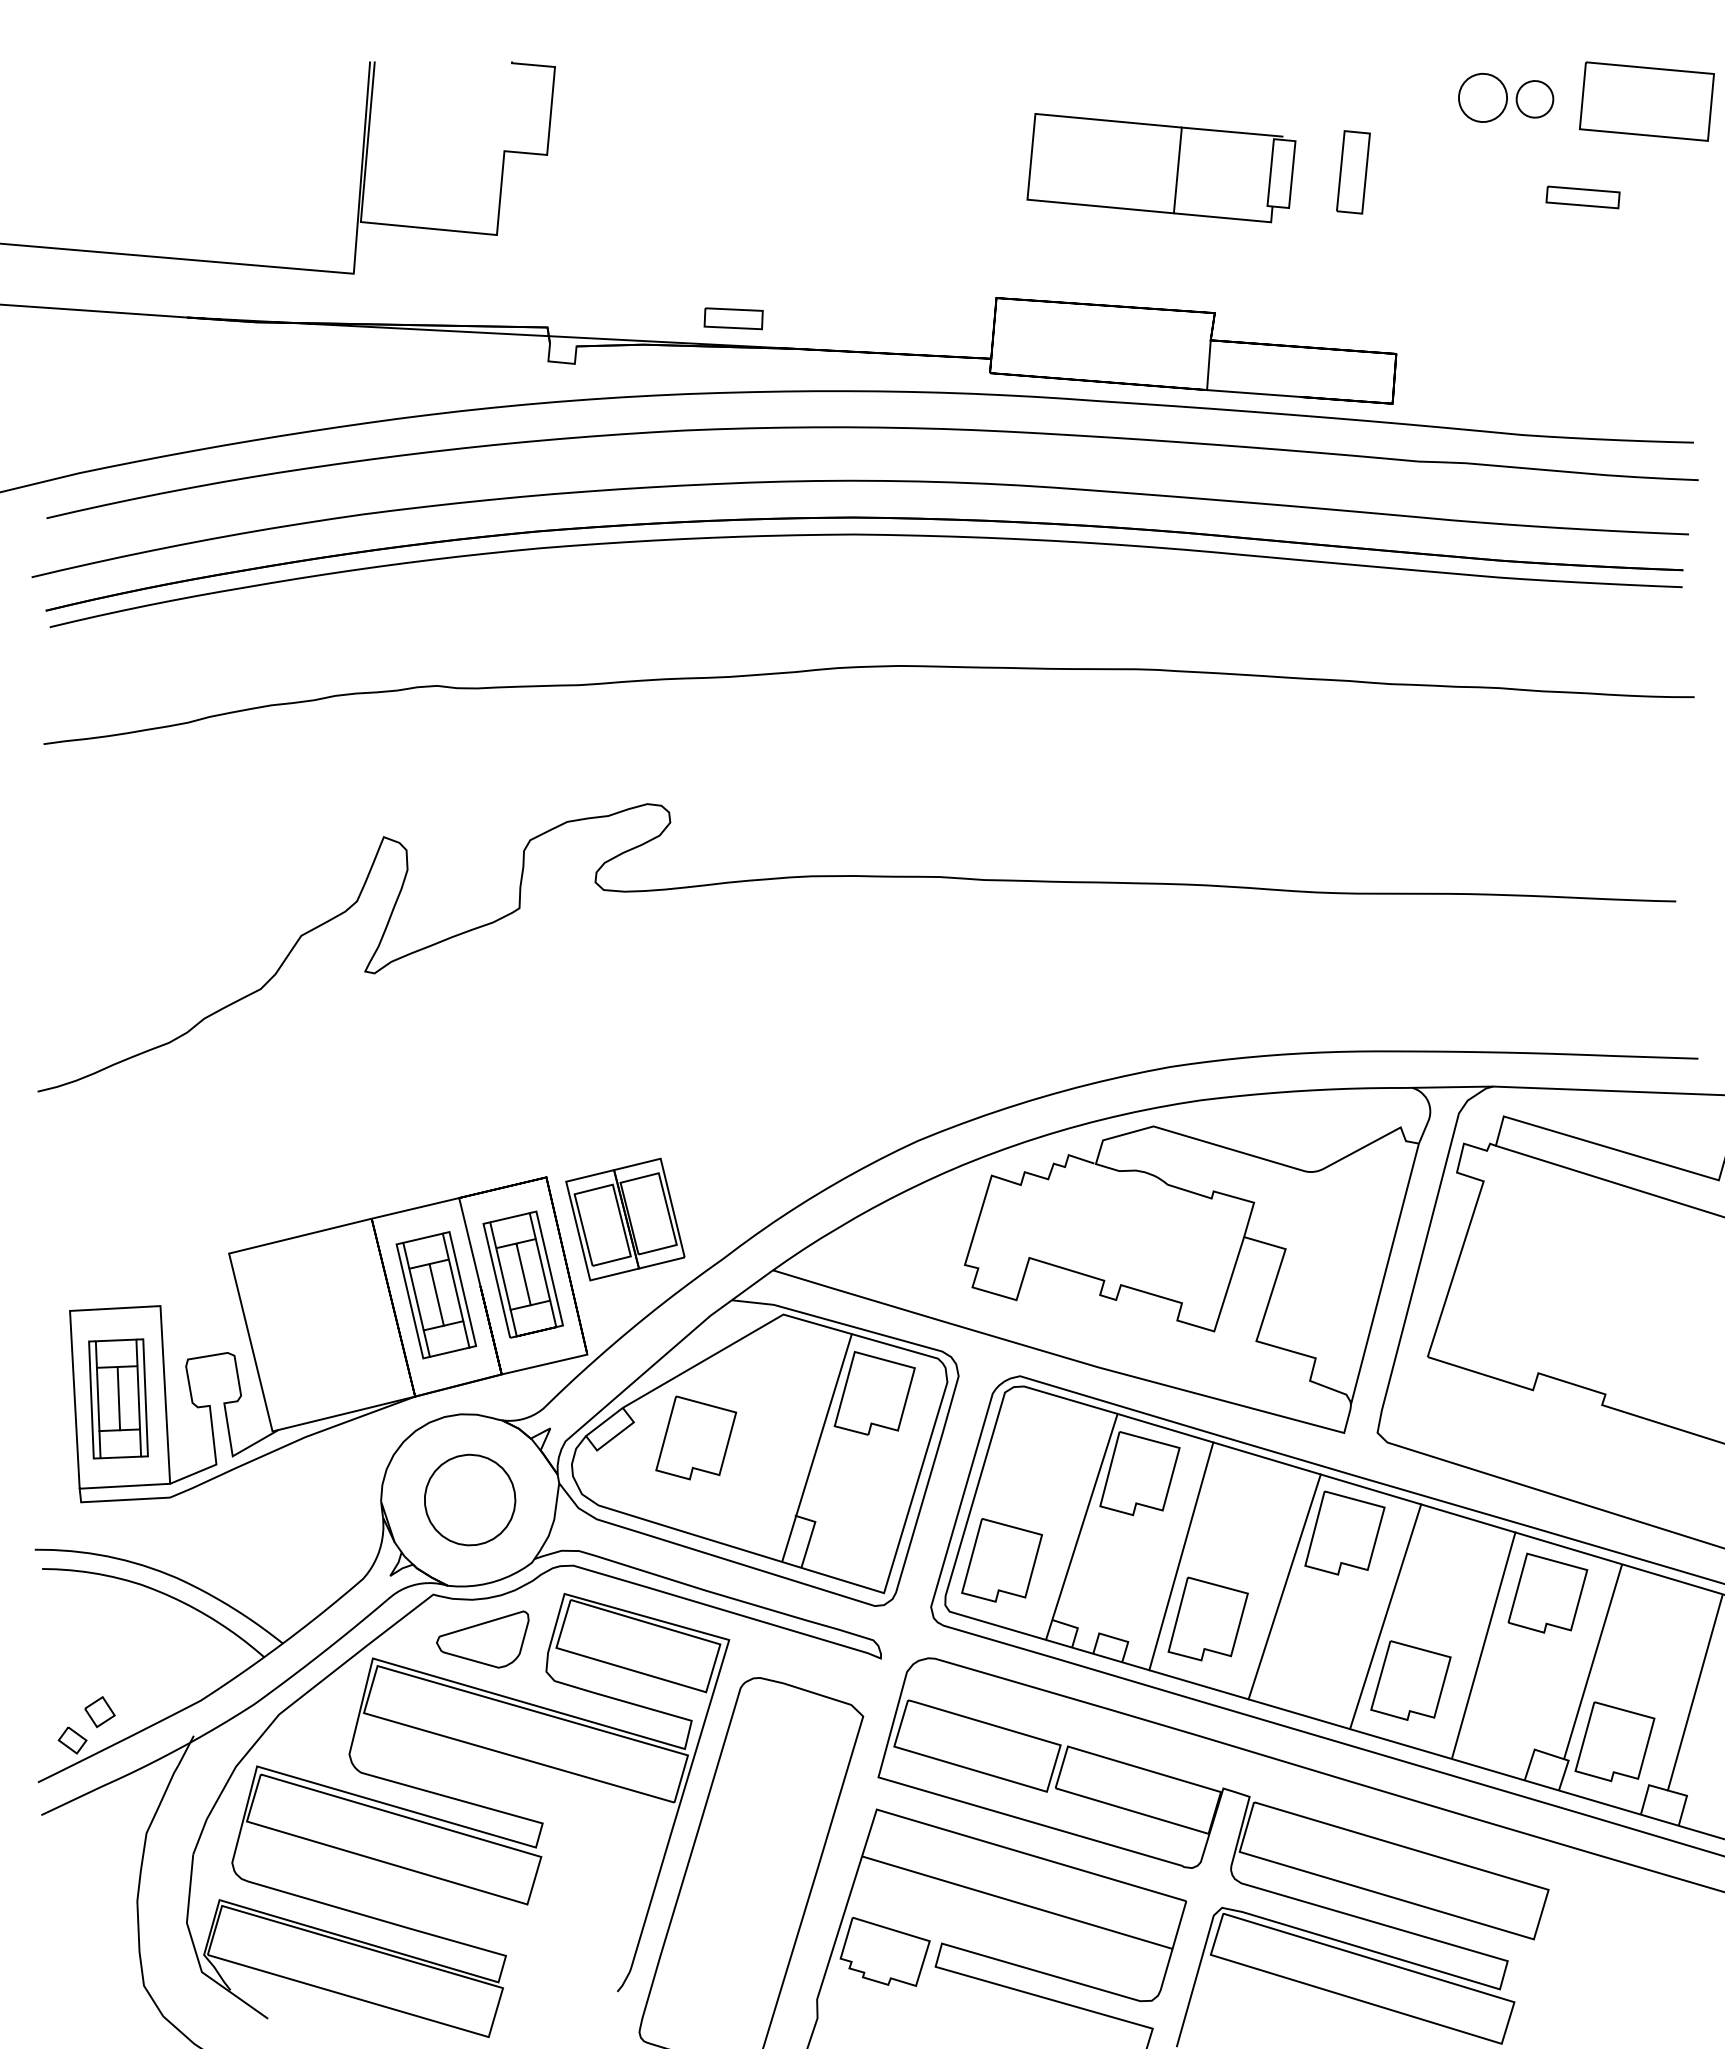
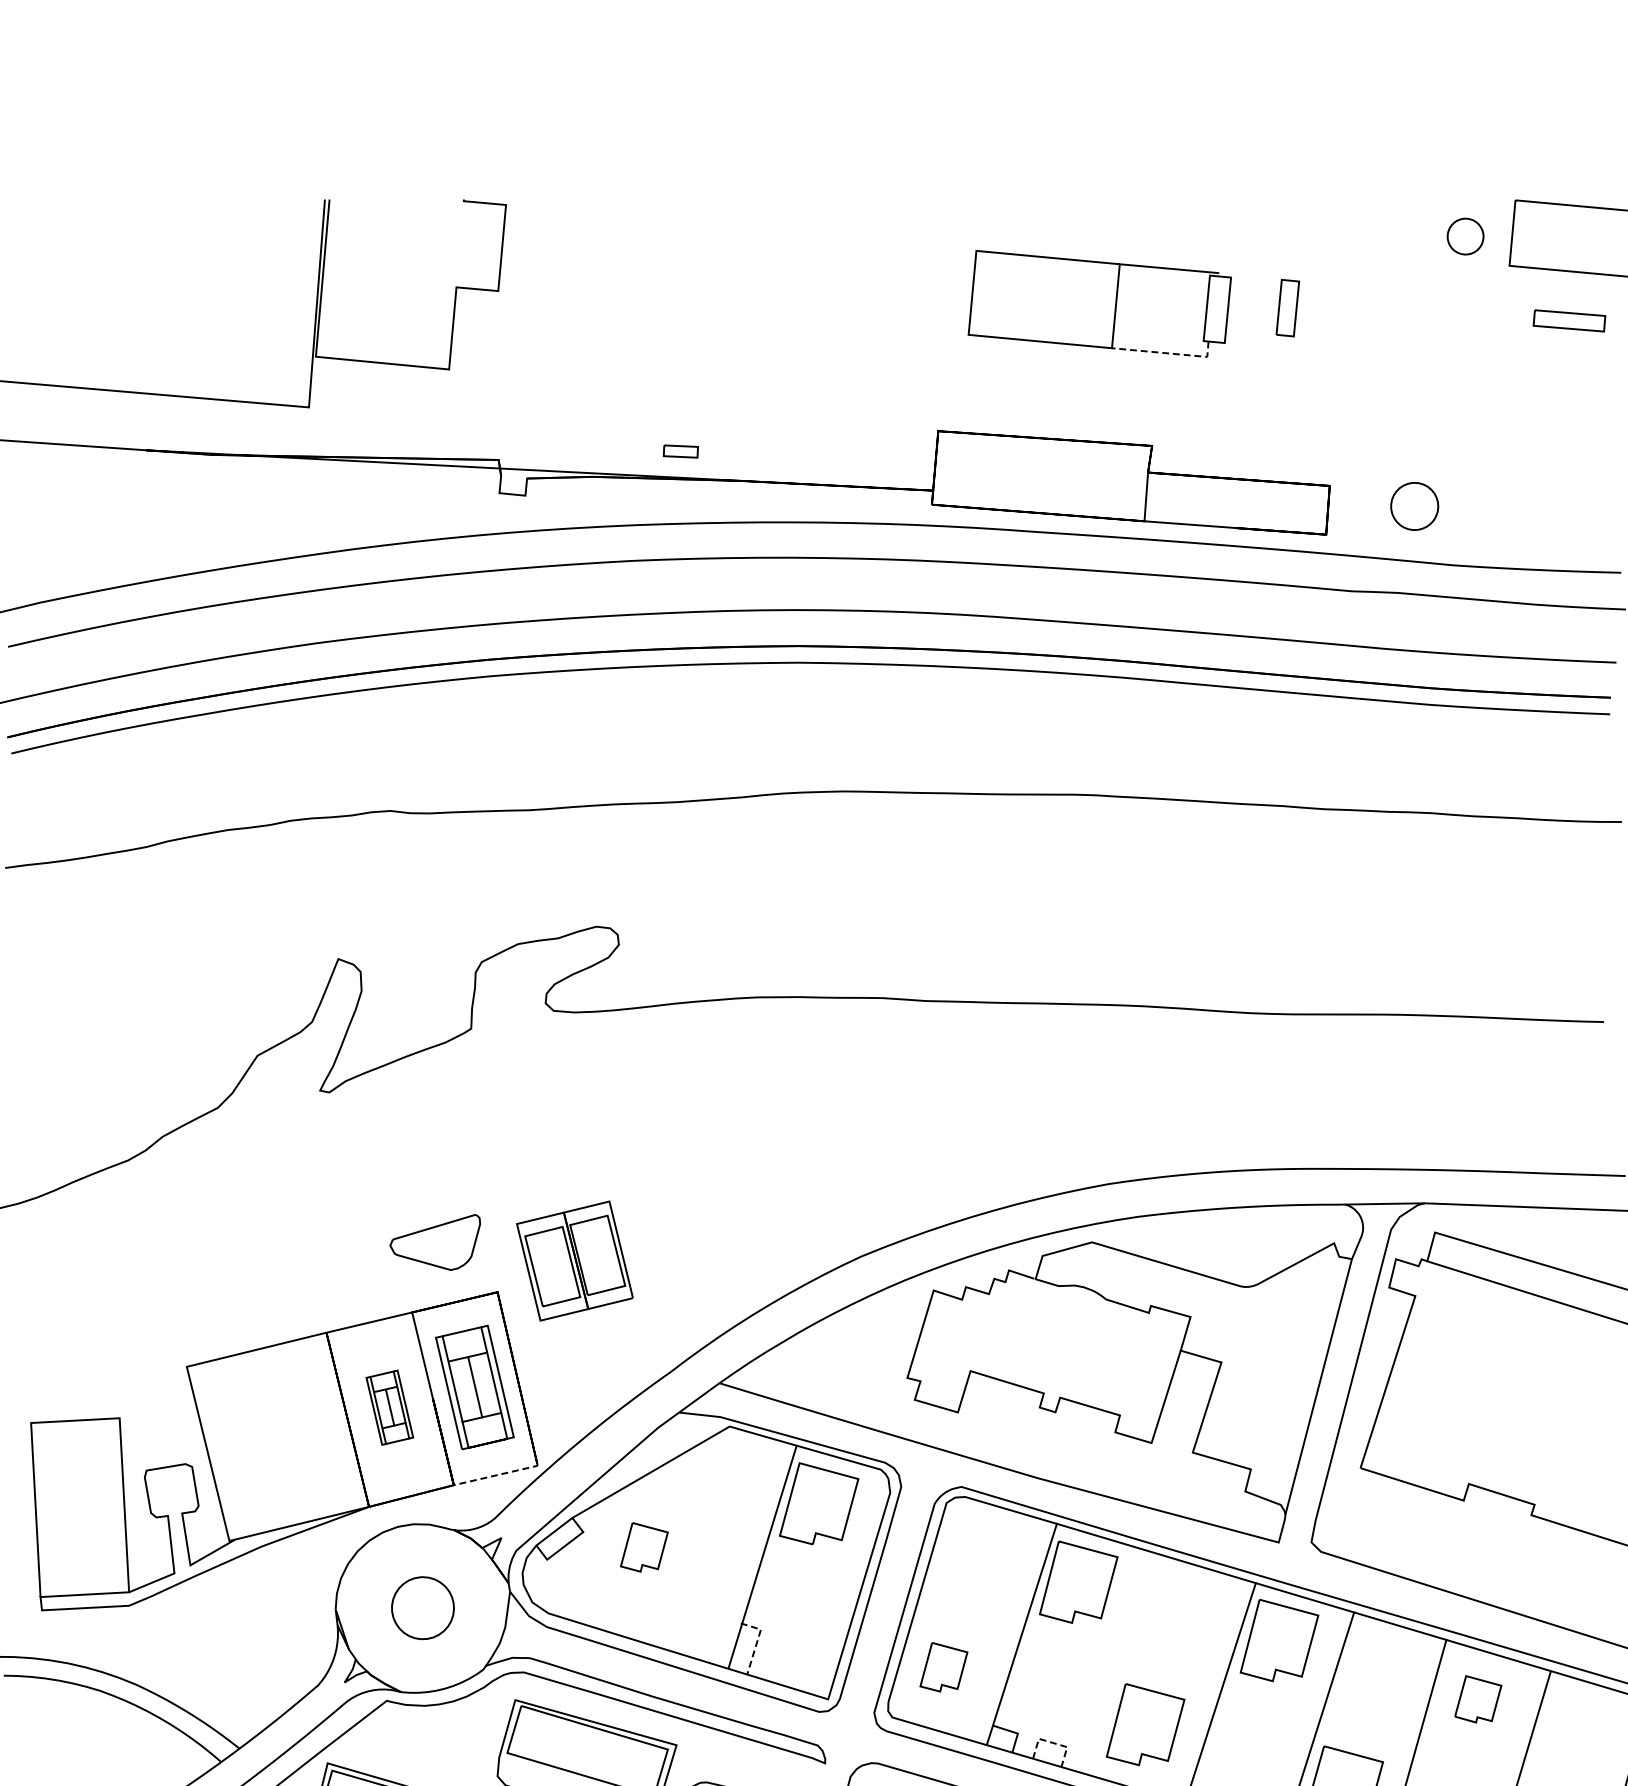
part: (1482, 97) -> (1414, 506), moved
part: (1353, 172) -> (1287, 308), size x0.7
part: (1582, 197) -> (1568, 320), moved
line: (1230, 218) -> (1167, 353), solid -> dashed
part: (733, 318) -> (680, 451), size x0.6
part: (625, 1219) -> (575, 1261), moved
part: (436, 1295) -> (389, 1407), size x0.6
line: (546, 1364) -> (497, 1475), solid -> dashed
part: (118, 1398) -> (78, 1508), removed
part: (696, 1437) -> (644, 1546), size x0.6
part: (470, 1499) -> (423, 1607), size x0.7
line: (811, 1534) -> (757, 1641), solid -> dashed
line: (1181, 1556) -> (1119, 1663), removed
part: (1002, 1560) -> (944, 1667), size x0.6
part: (1547, 1592) -> (1477, 1698), size x0.6
line: (1114, 1637) -> (1053, 1742), solid -> dashed
part: (482, 1639) -> (435, 1242), moved

